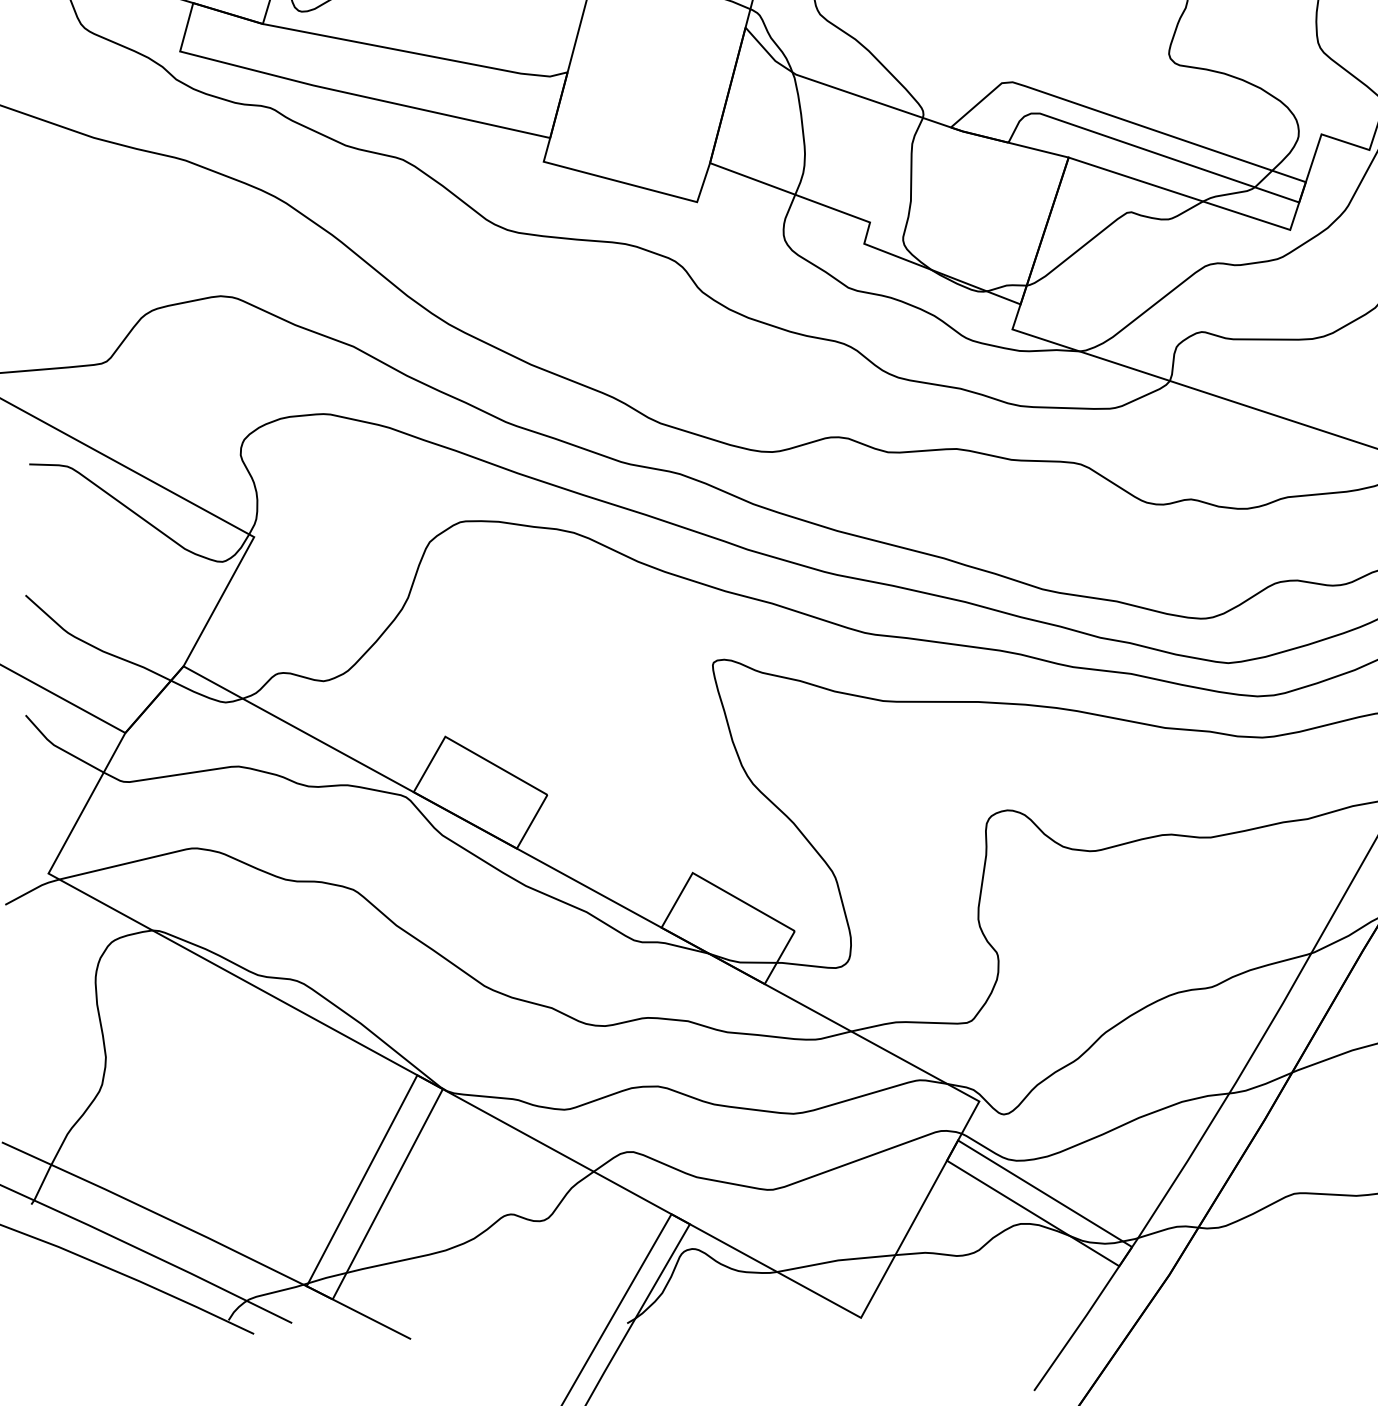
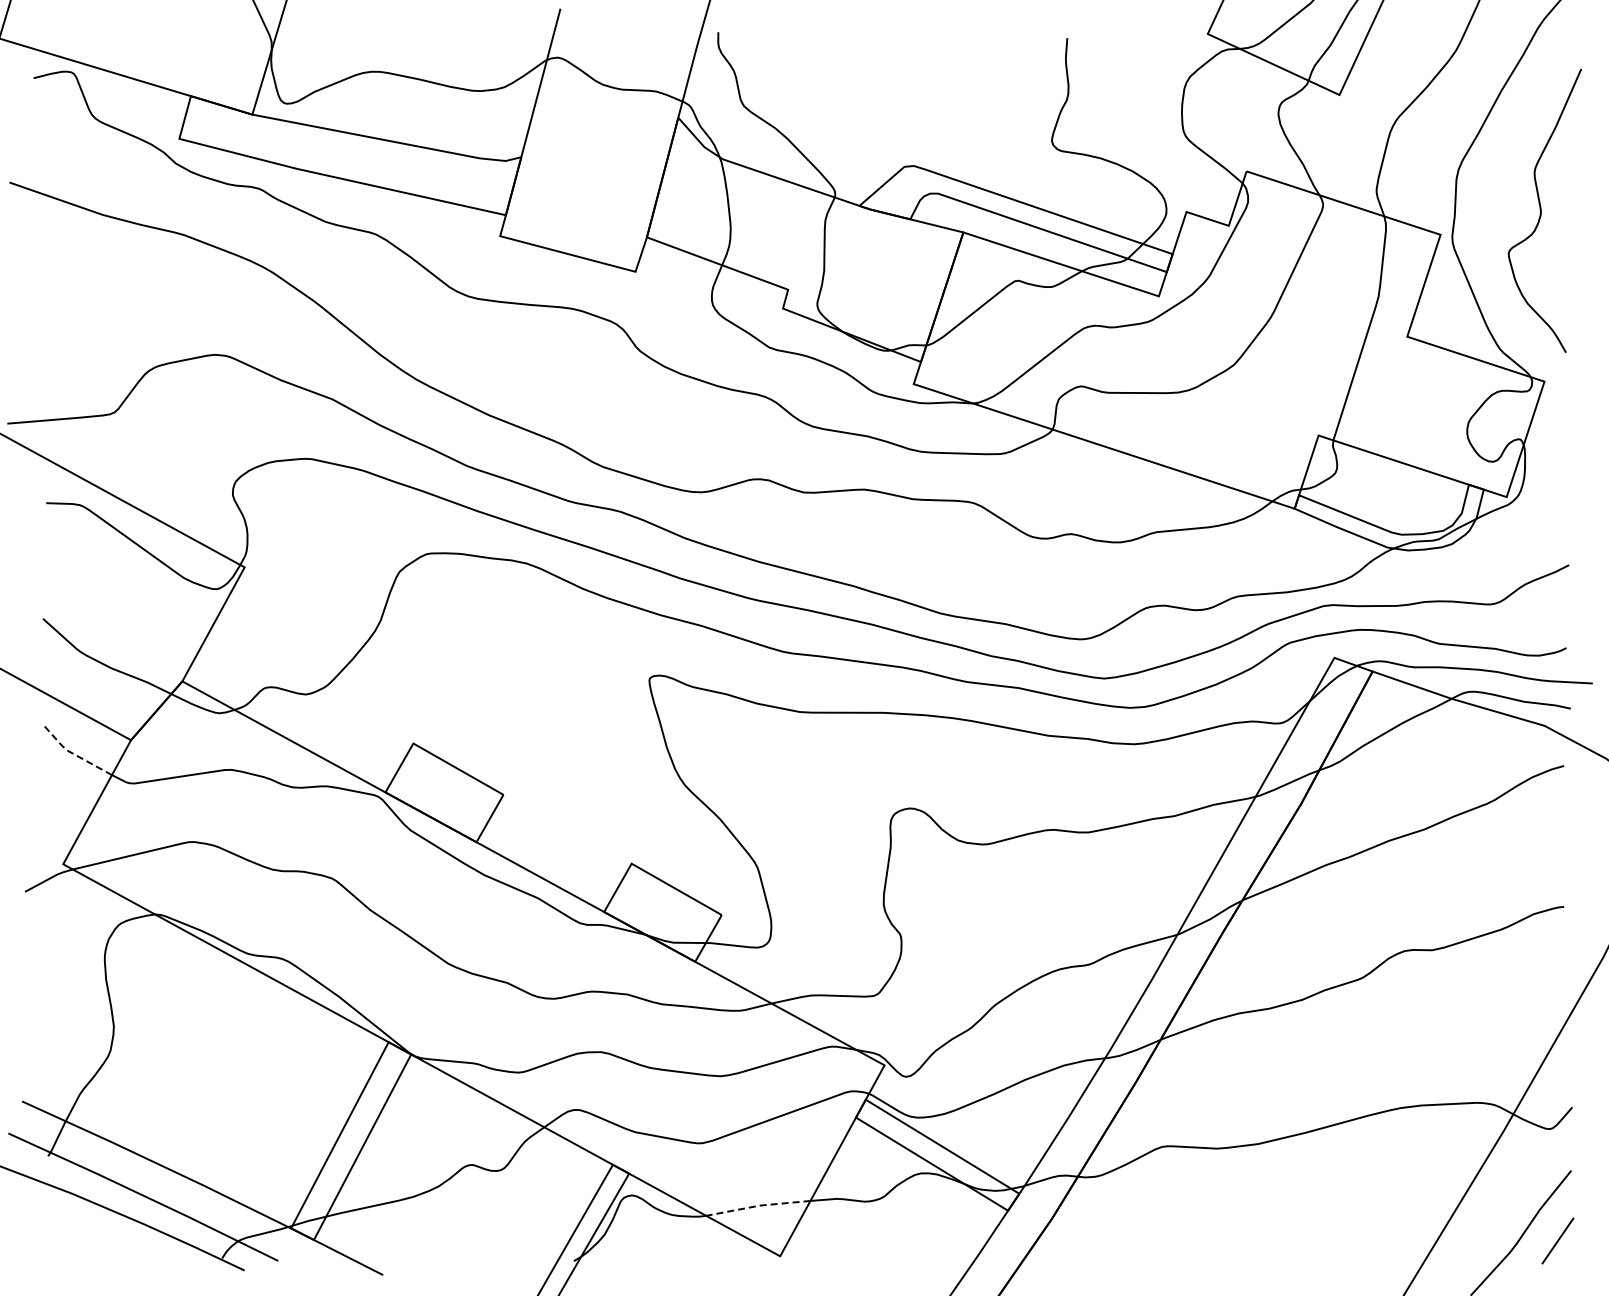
line: (60, 748) -> (73, 753), solid -> dashed
line: (836, 1260) -> (758, 1205), solid -> dashed

